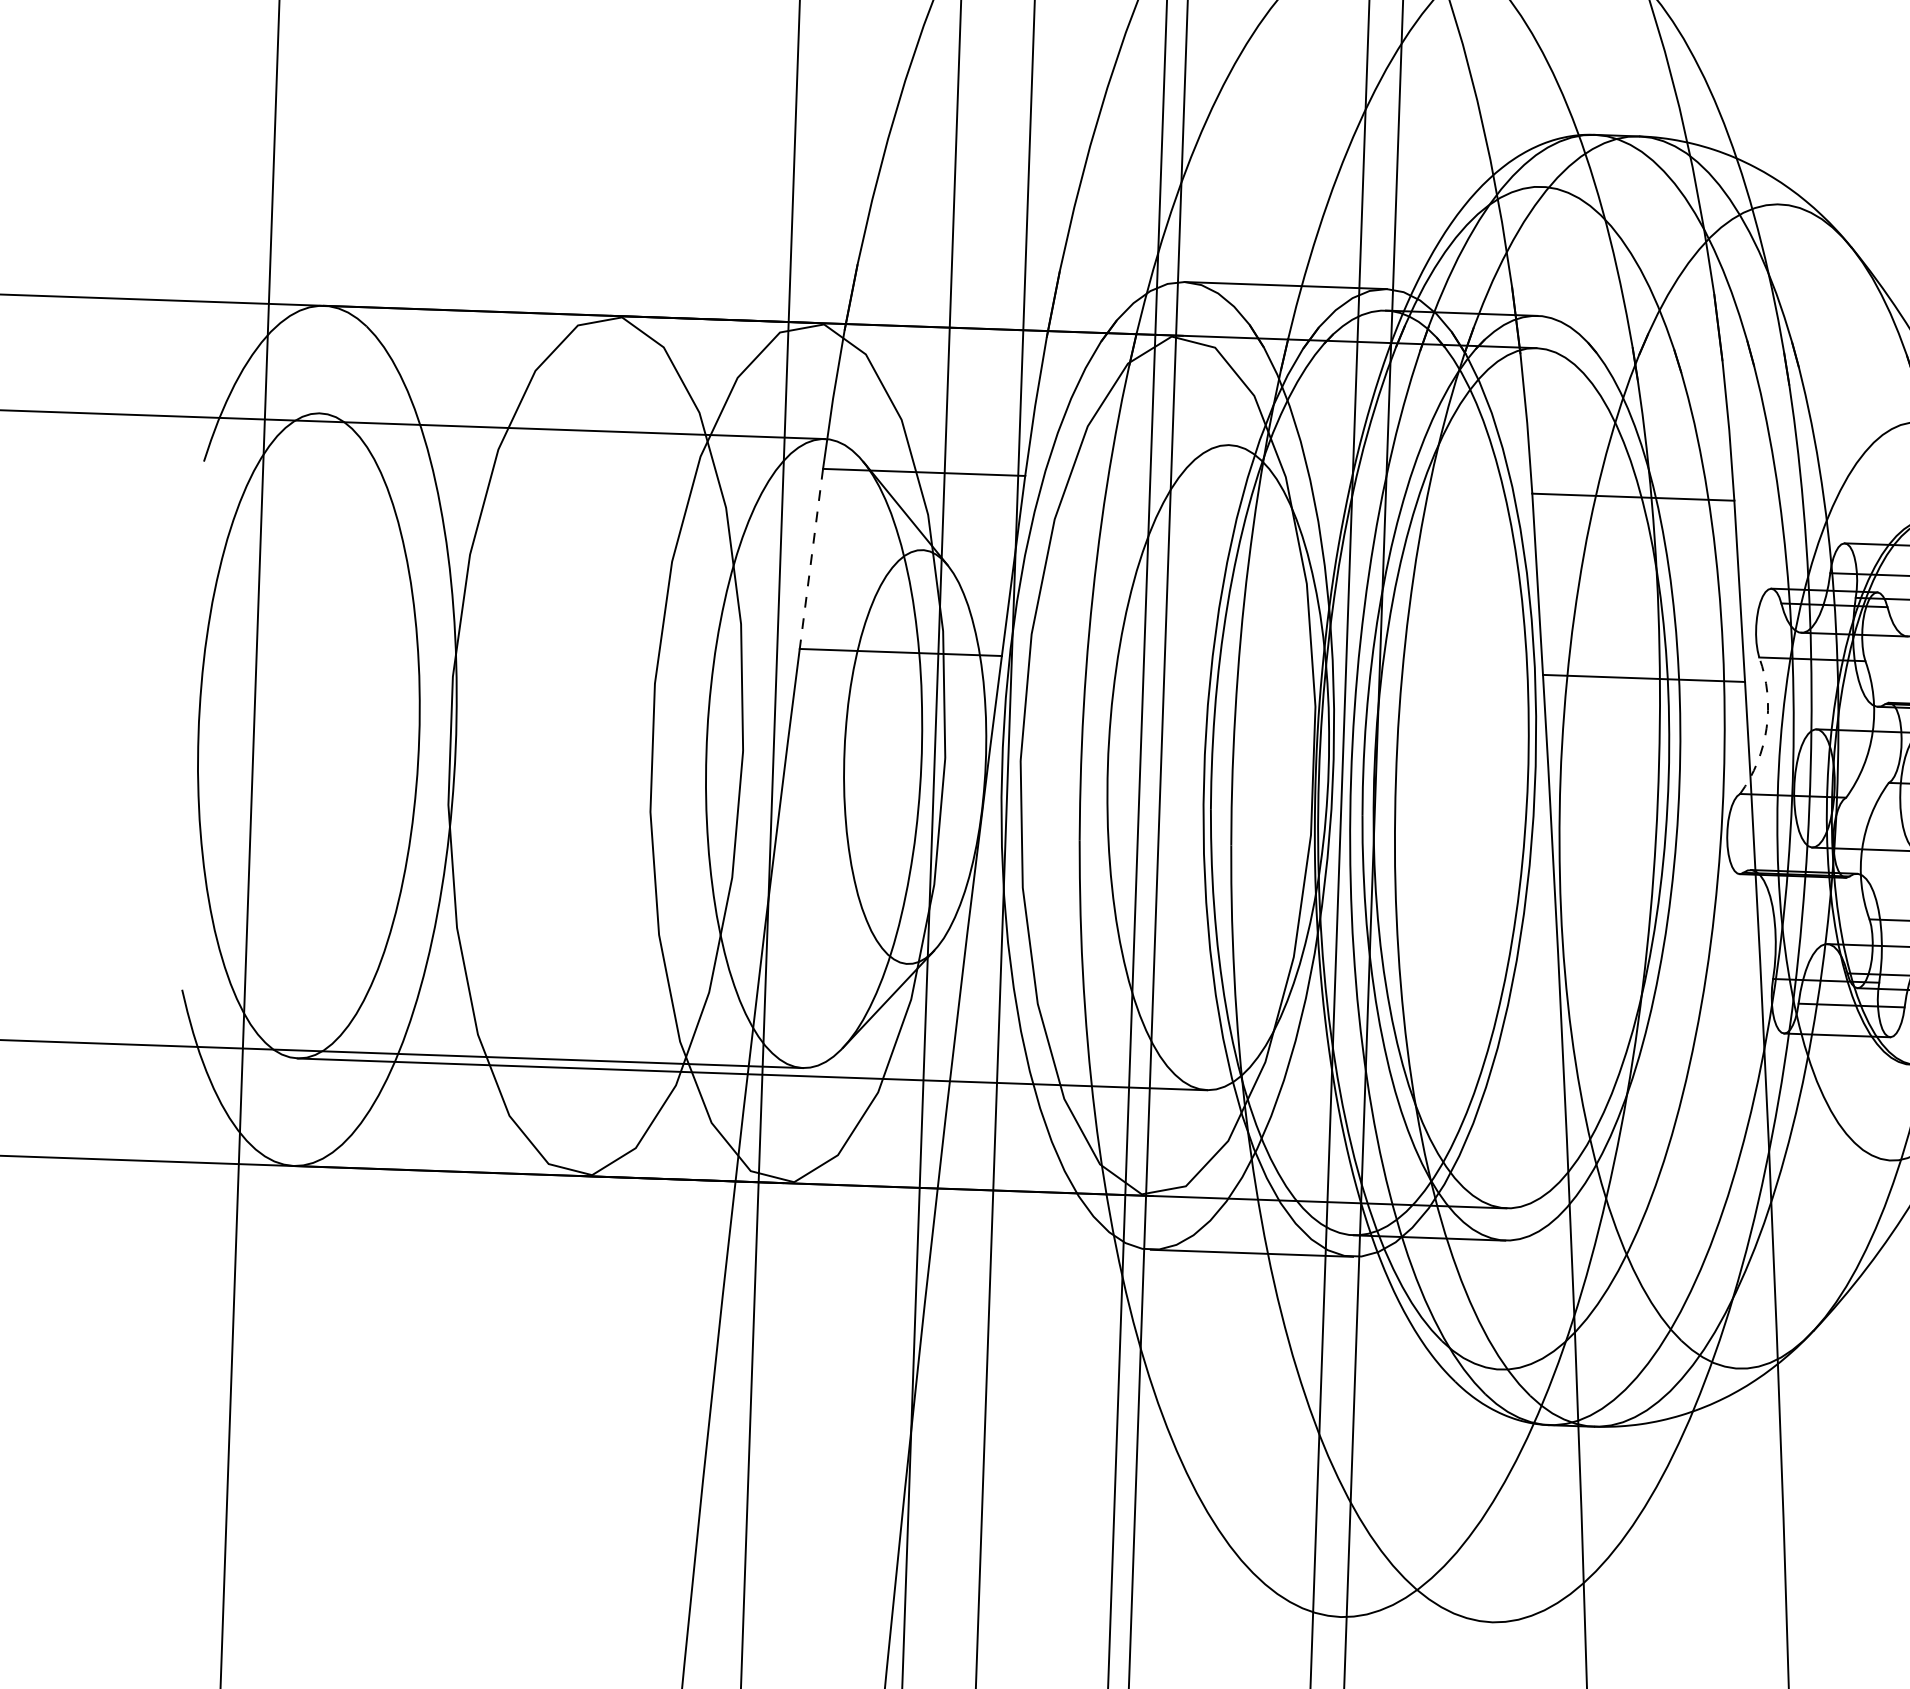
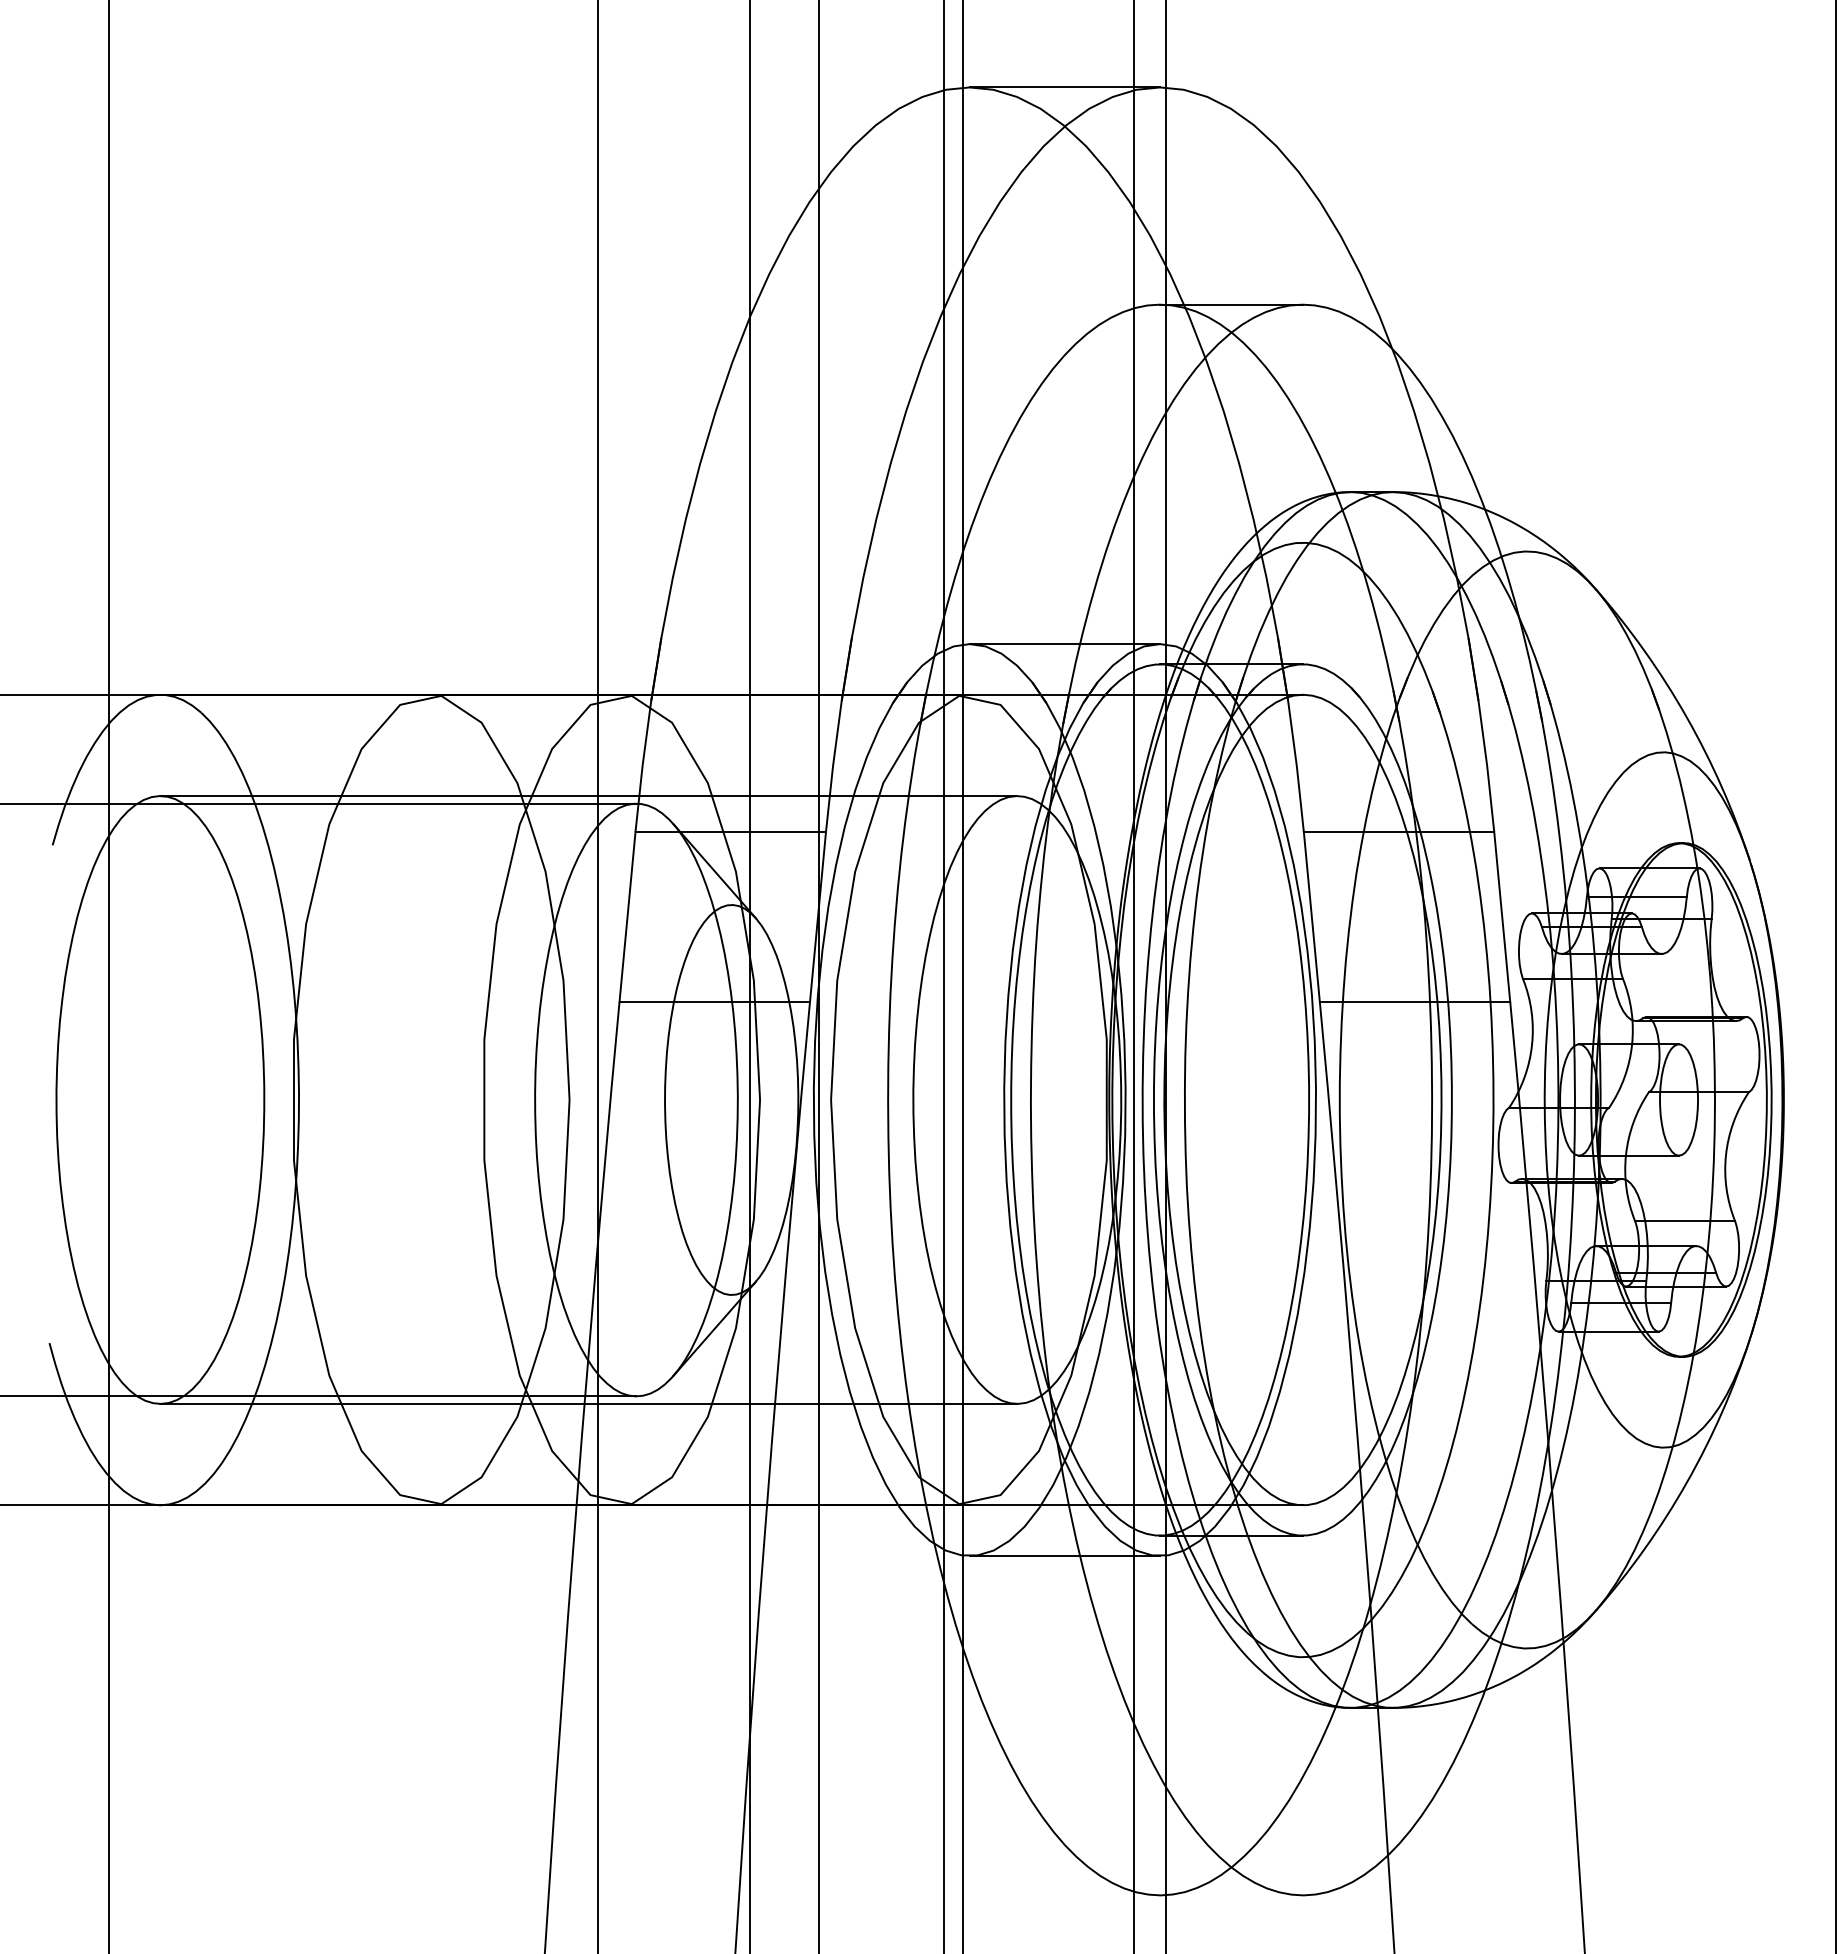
line: (774, 429) -> (588, 796), added
line: (811, 559) -> (627, 917), dashed -> solid
arc: (1767, 727) -> (1532, 1044), dashed -> solid

